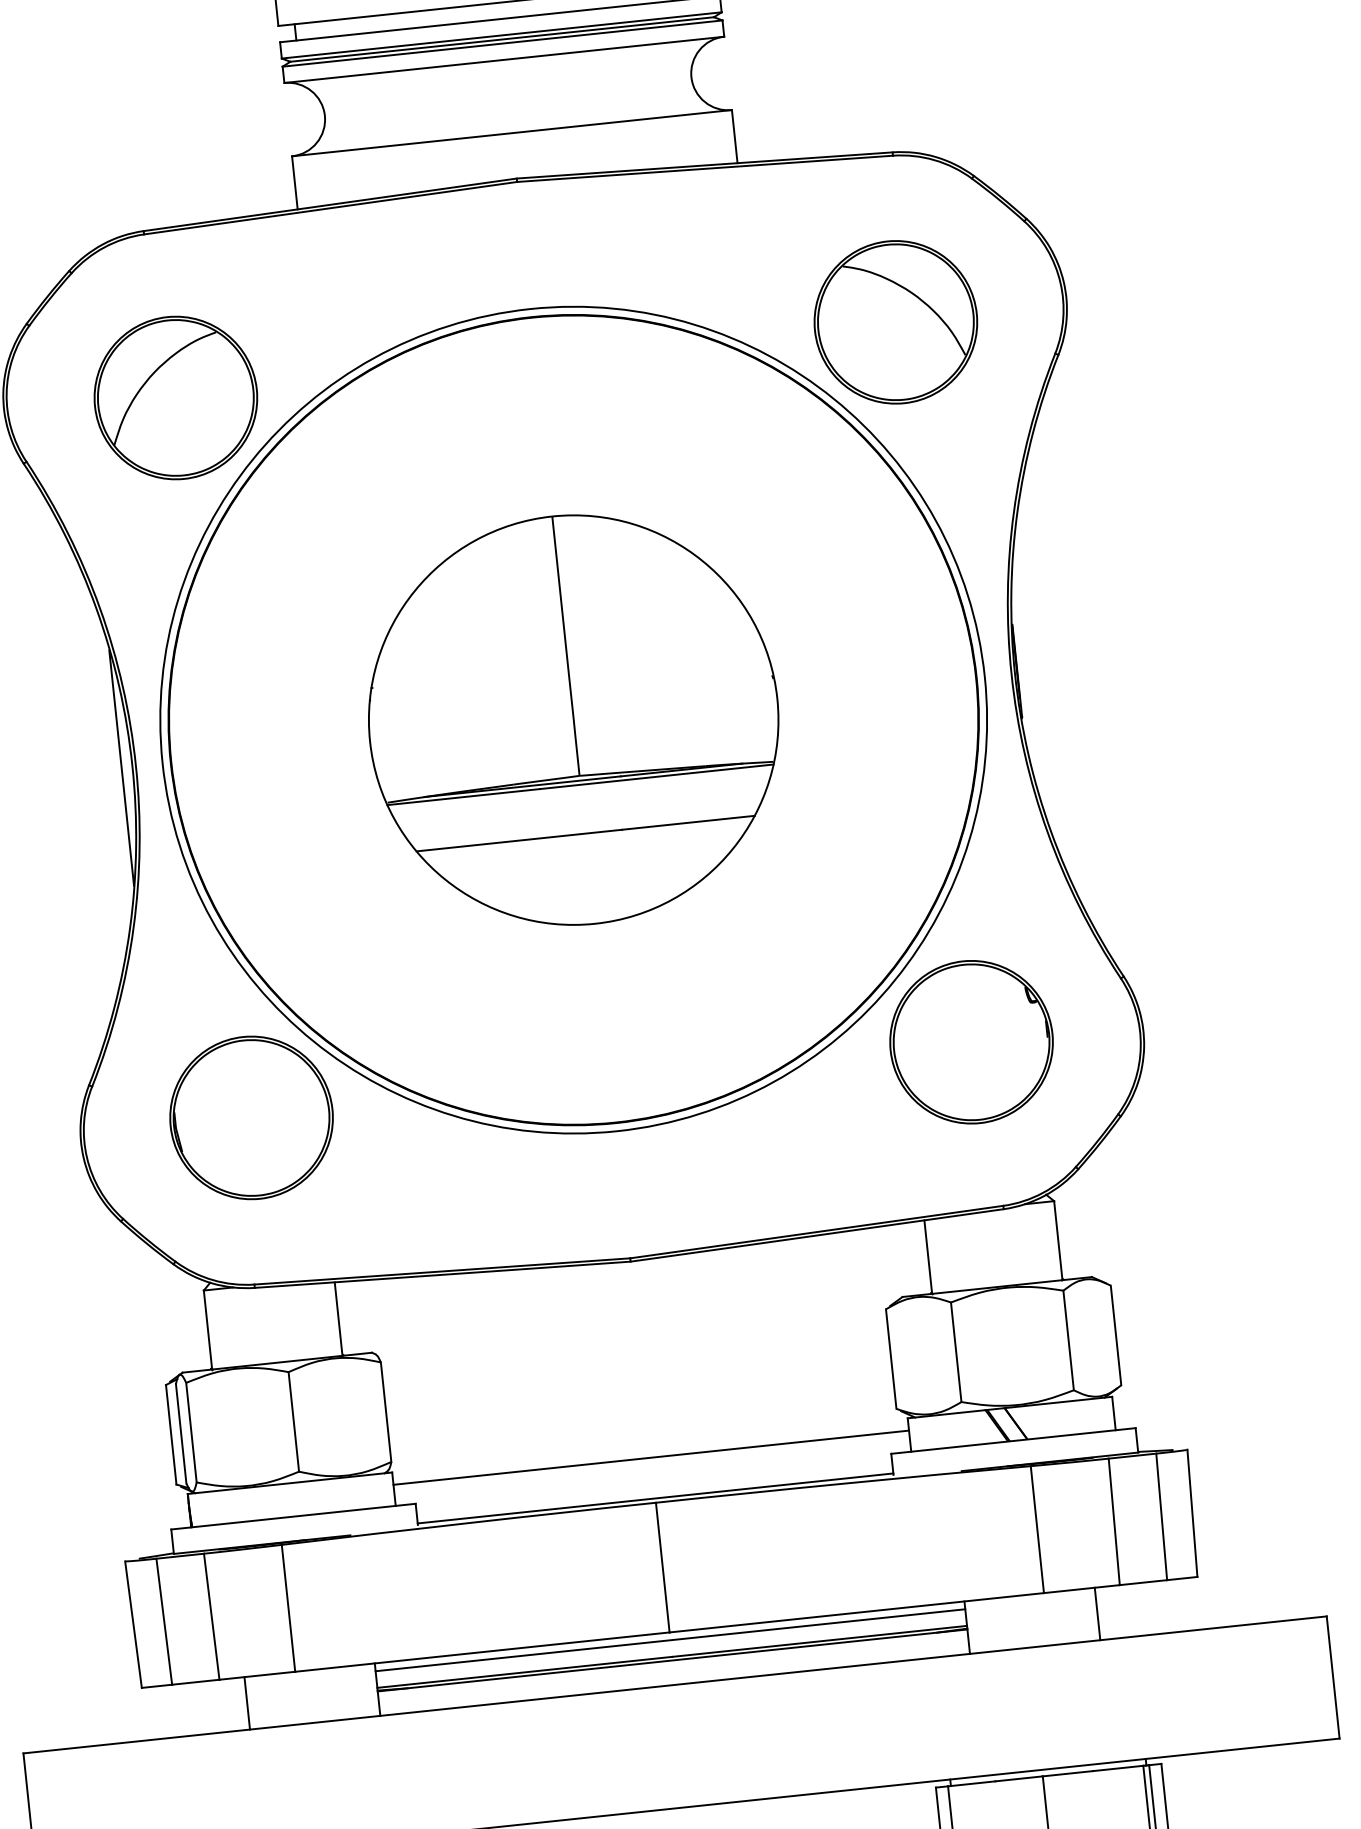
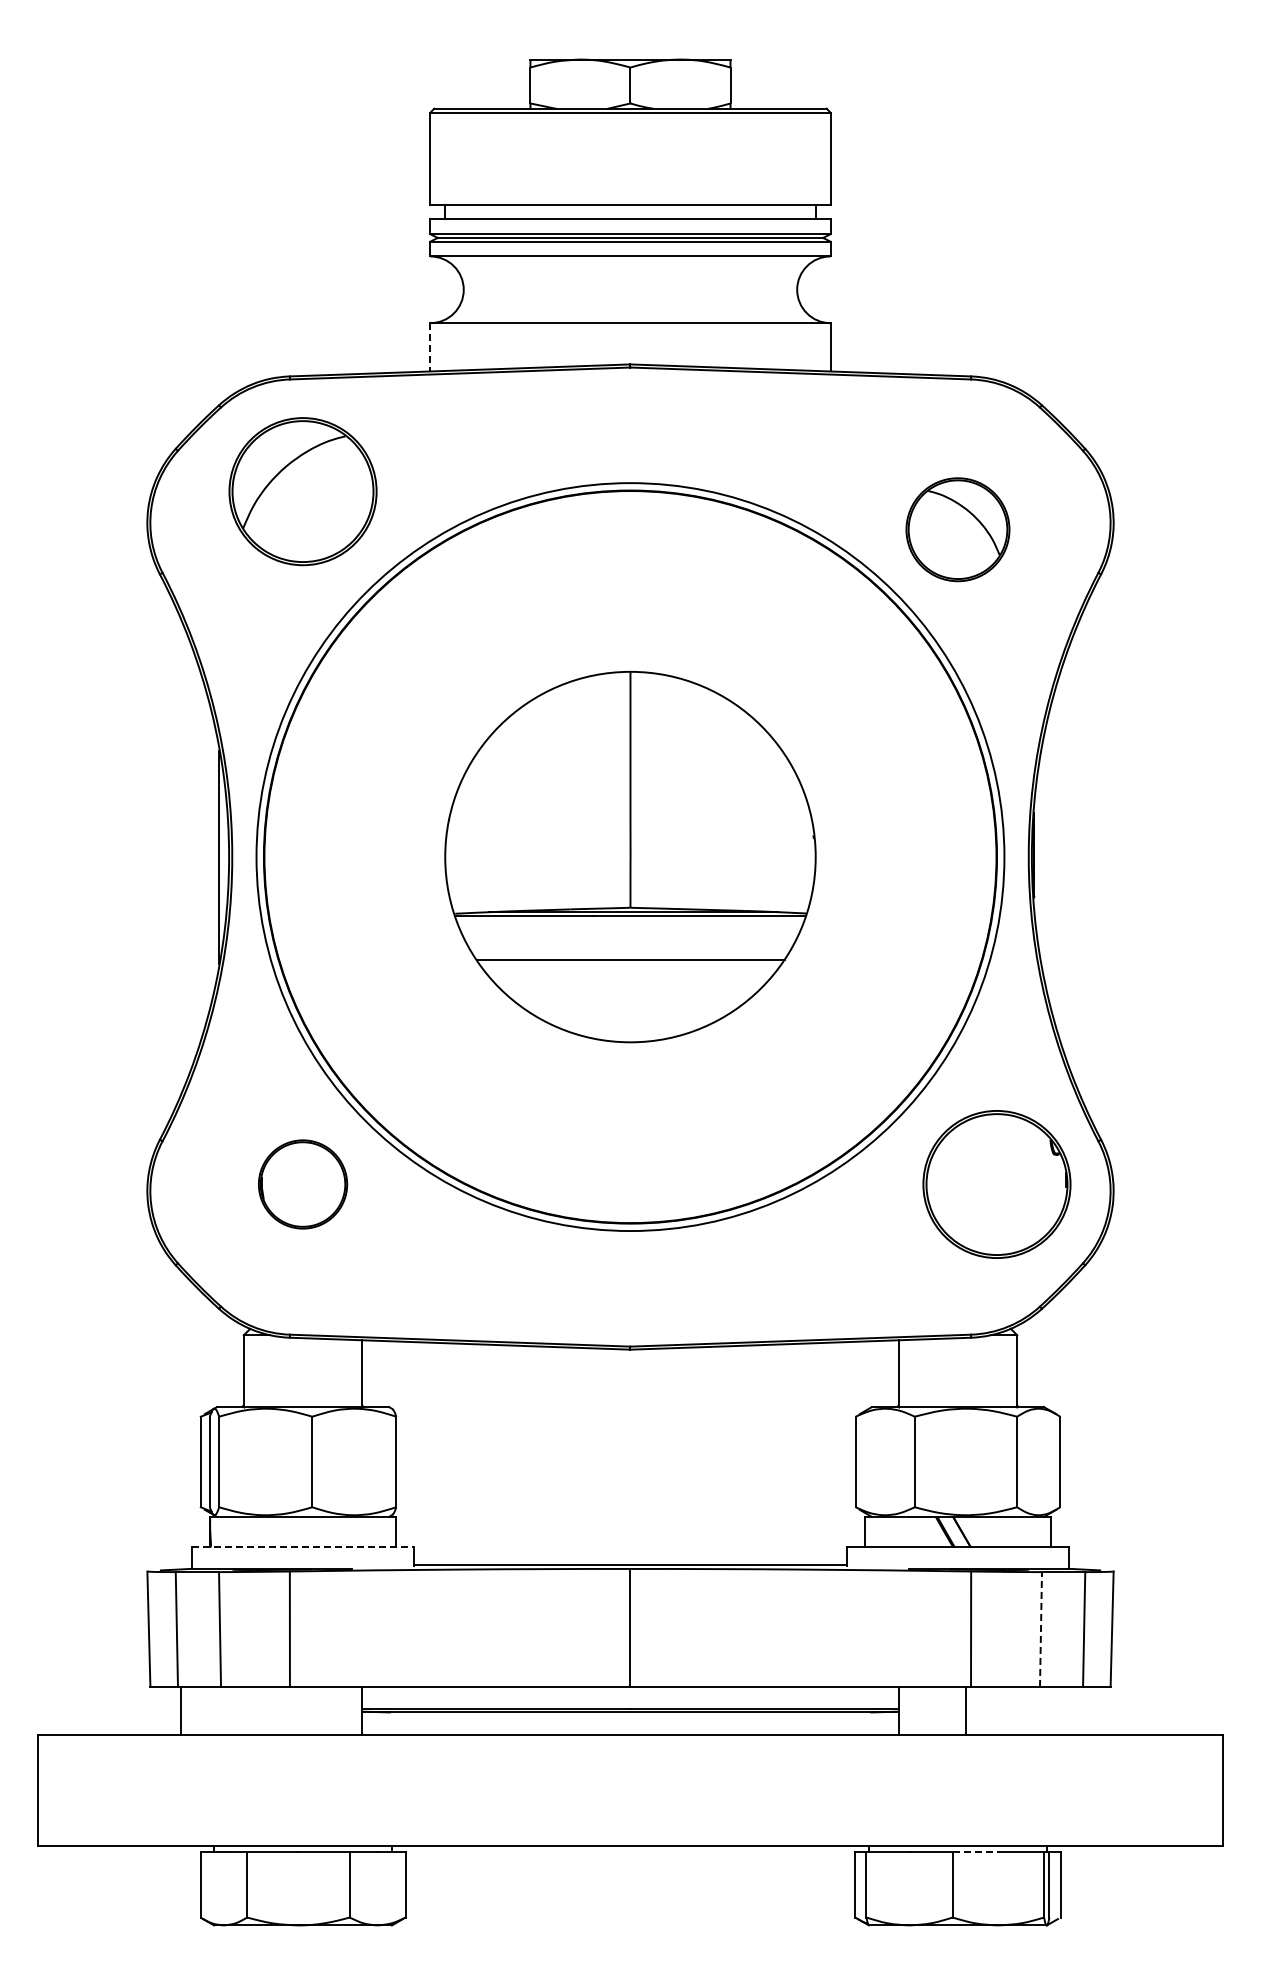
line: (294, 183) -> (430, 347), solid -> dashed
part: (895, 322) -> (957, 529), size x0.7
part: (175, 397) -> (302, 491), moved
part: (971, 1042) -> (996, 1184), moved
part: (250, 1117) -> (302, 1184), size x0.6
line: (651, 1458) -> (630, 1528), removed
line: (294, 1516) -> (303, 1547), solid -> dashed
line: (1114, 1521) -> (1041, 1629), solid -> dashed
line: (1097, 1613) -> (966, 1710), moved
line: (670, 1640) -> (630, 1694), removed
line: (246, 1703) -> (180, 1710), moved
line: (1067, 1773) -> (975, 1851), solid -> dashed

